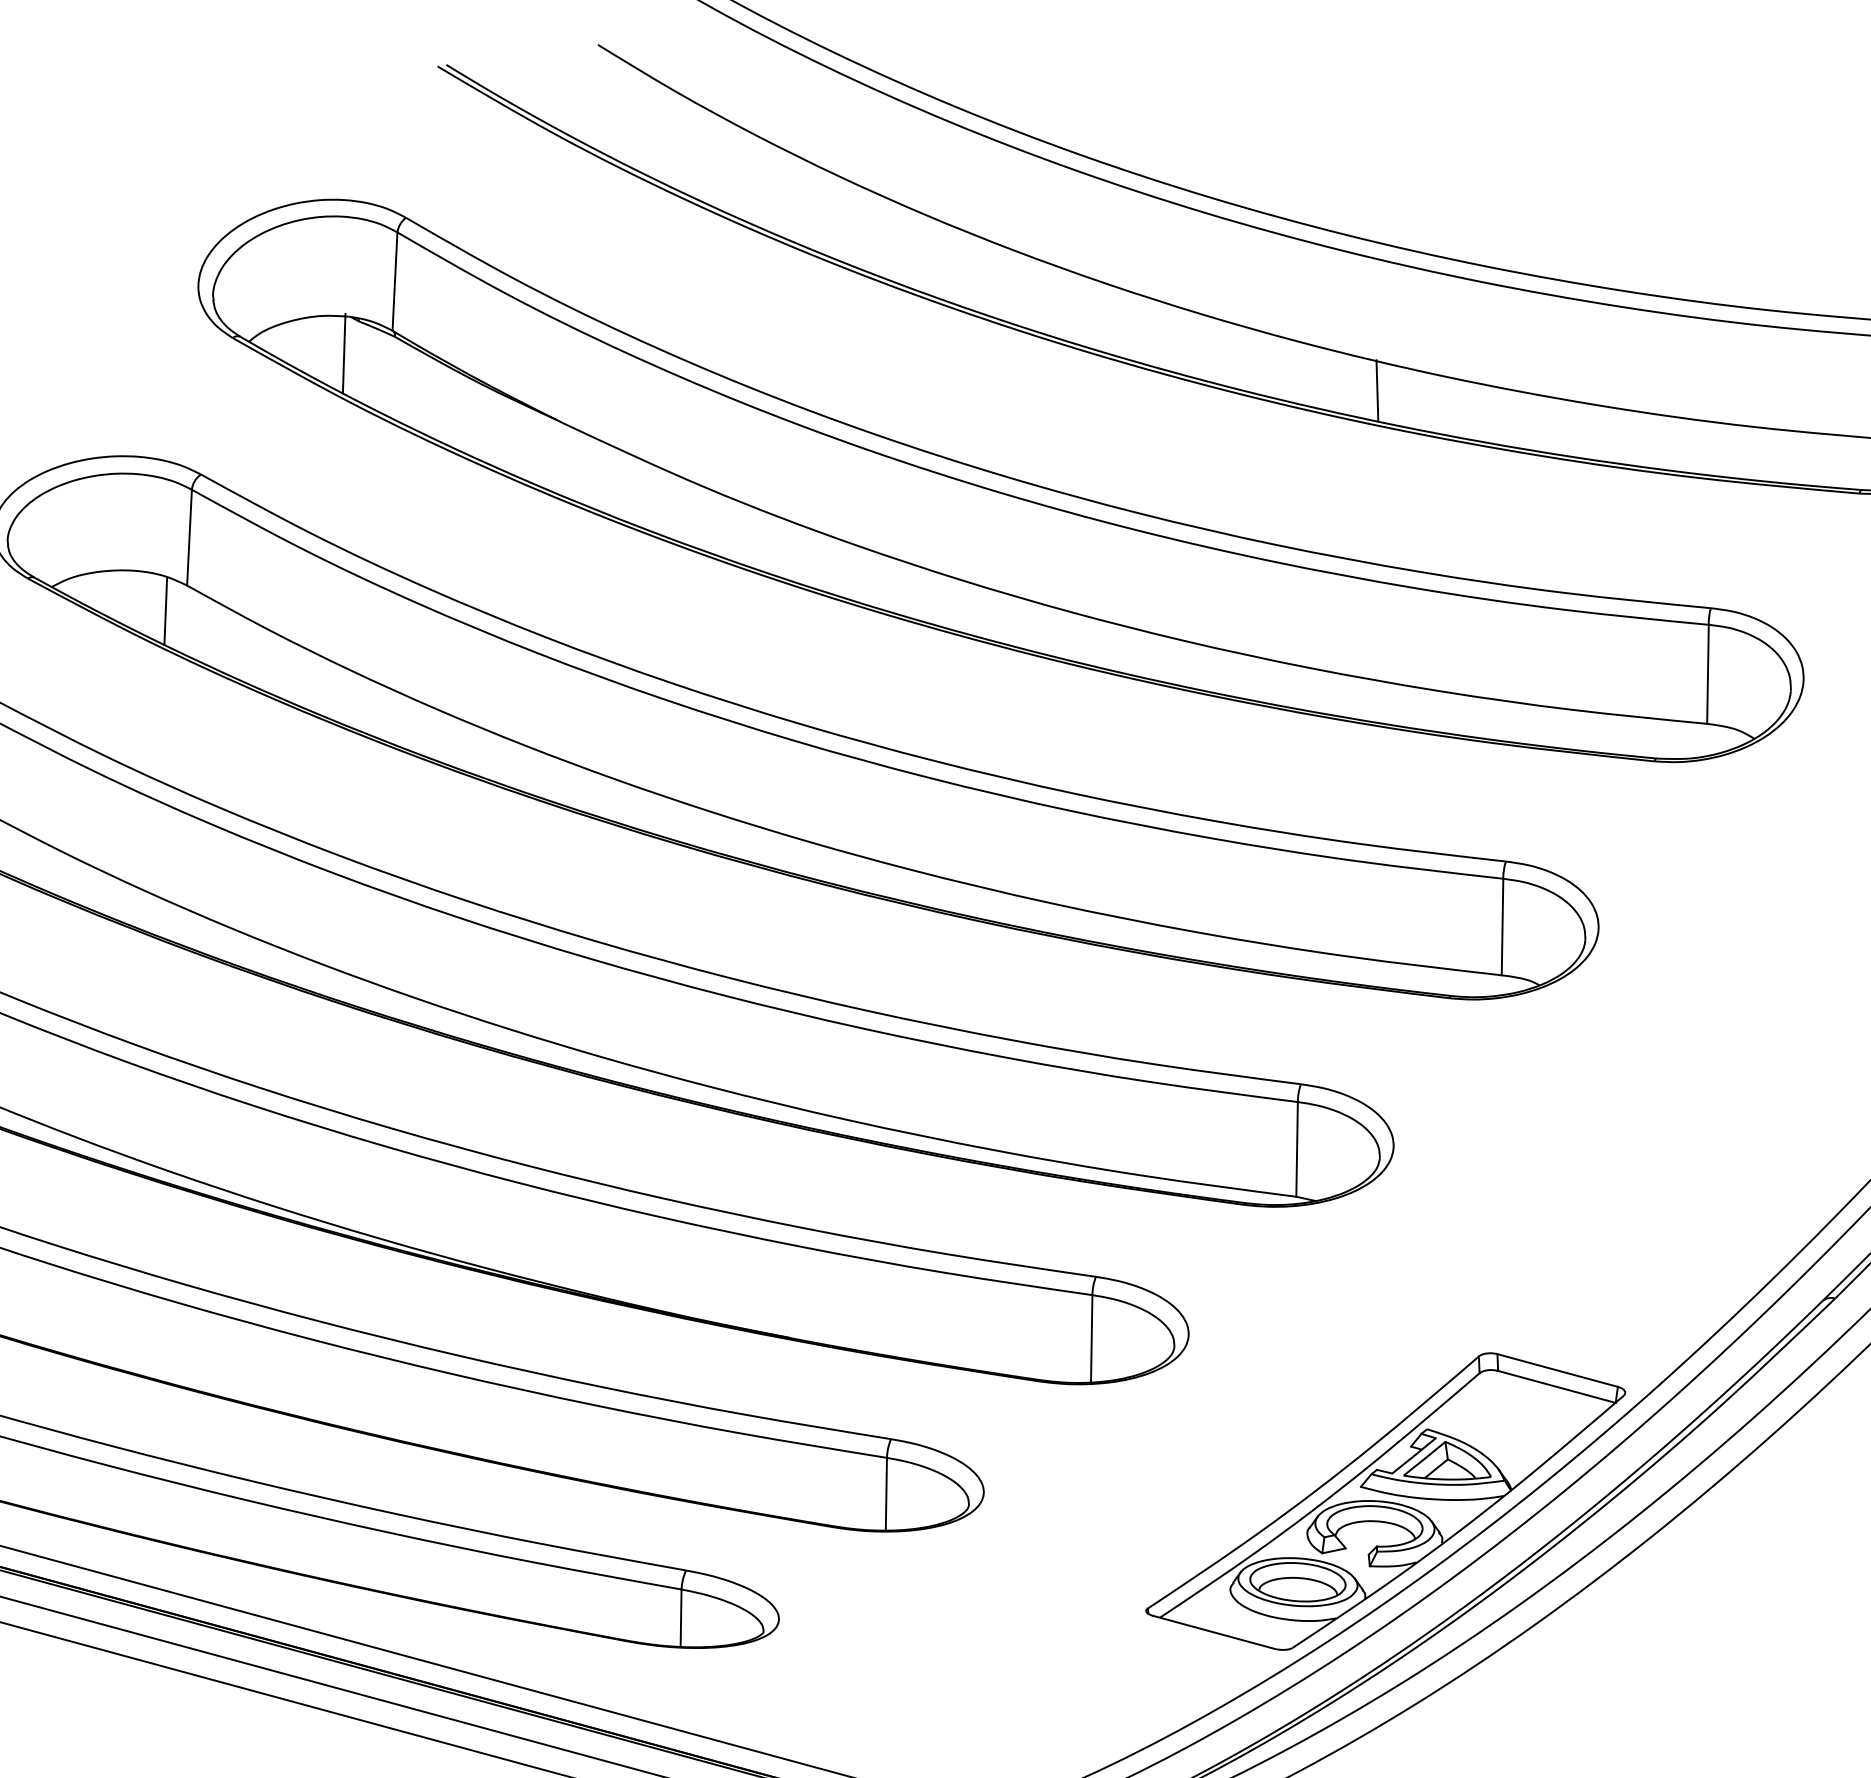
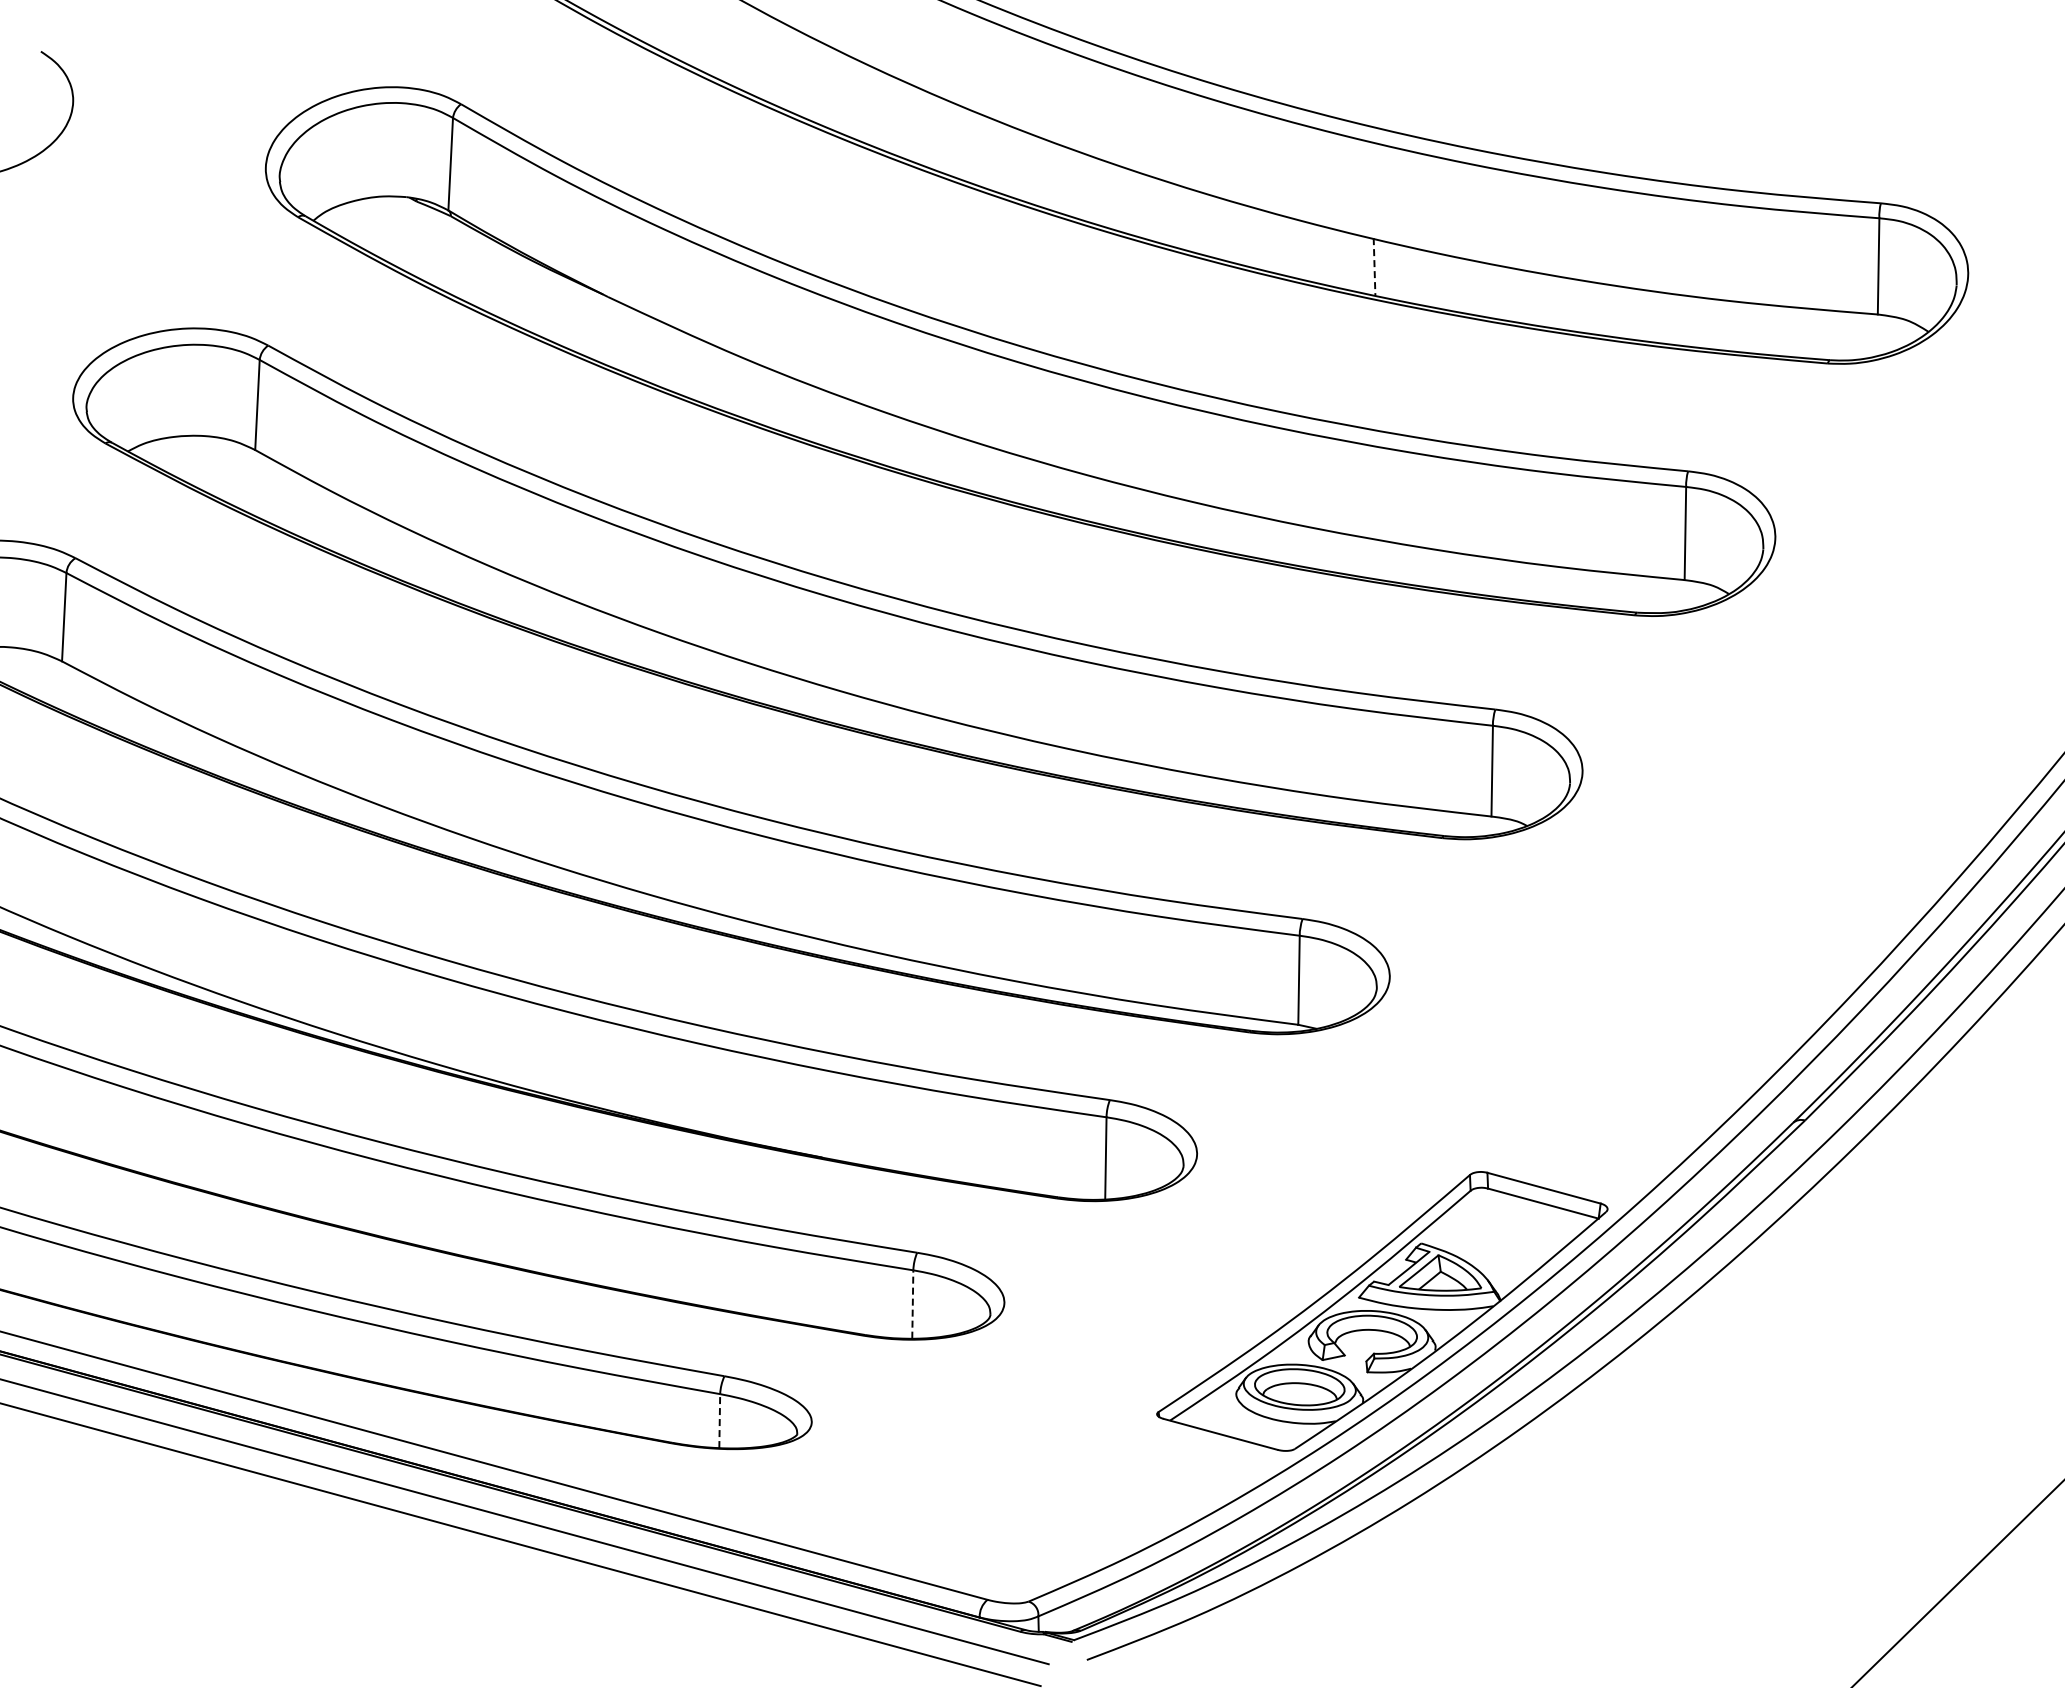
line: (343, 353) -> (402, 231), removed
line: (1377, 390) -> (1374, 266), solid -> dashed
line: (165, 610) -> (234, 473), removed
line: (886, 1493) -> (912, 1303), solid -> dashed
line: (680, 1618) -> (719, 1421), solid -> dashed

